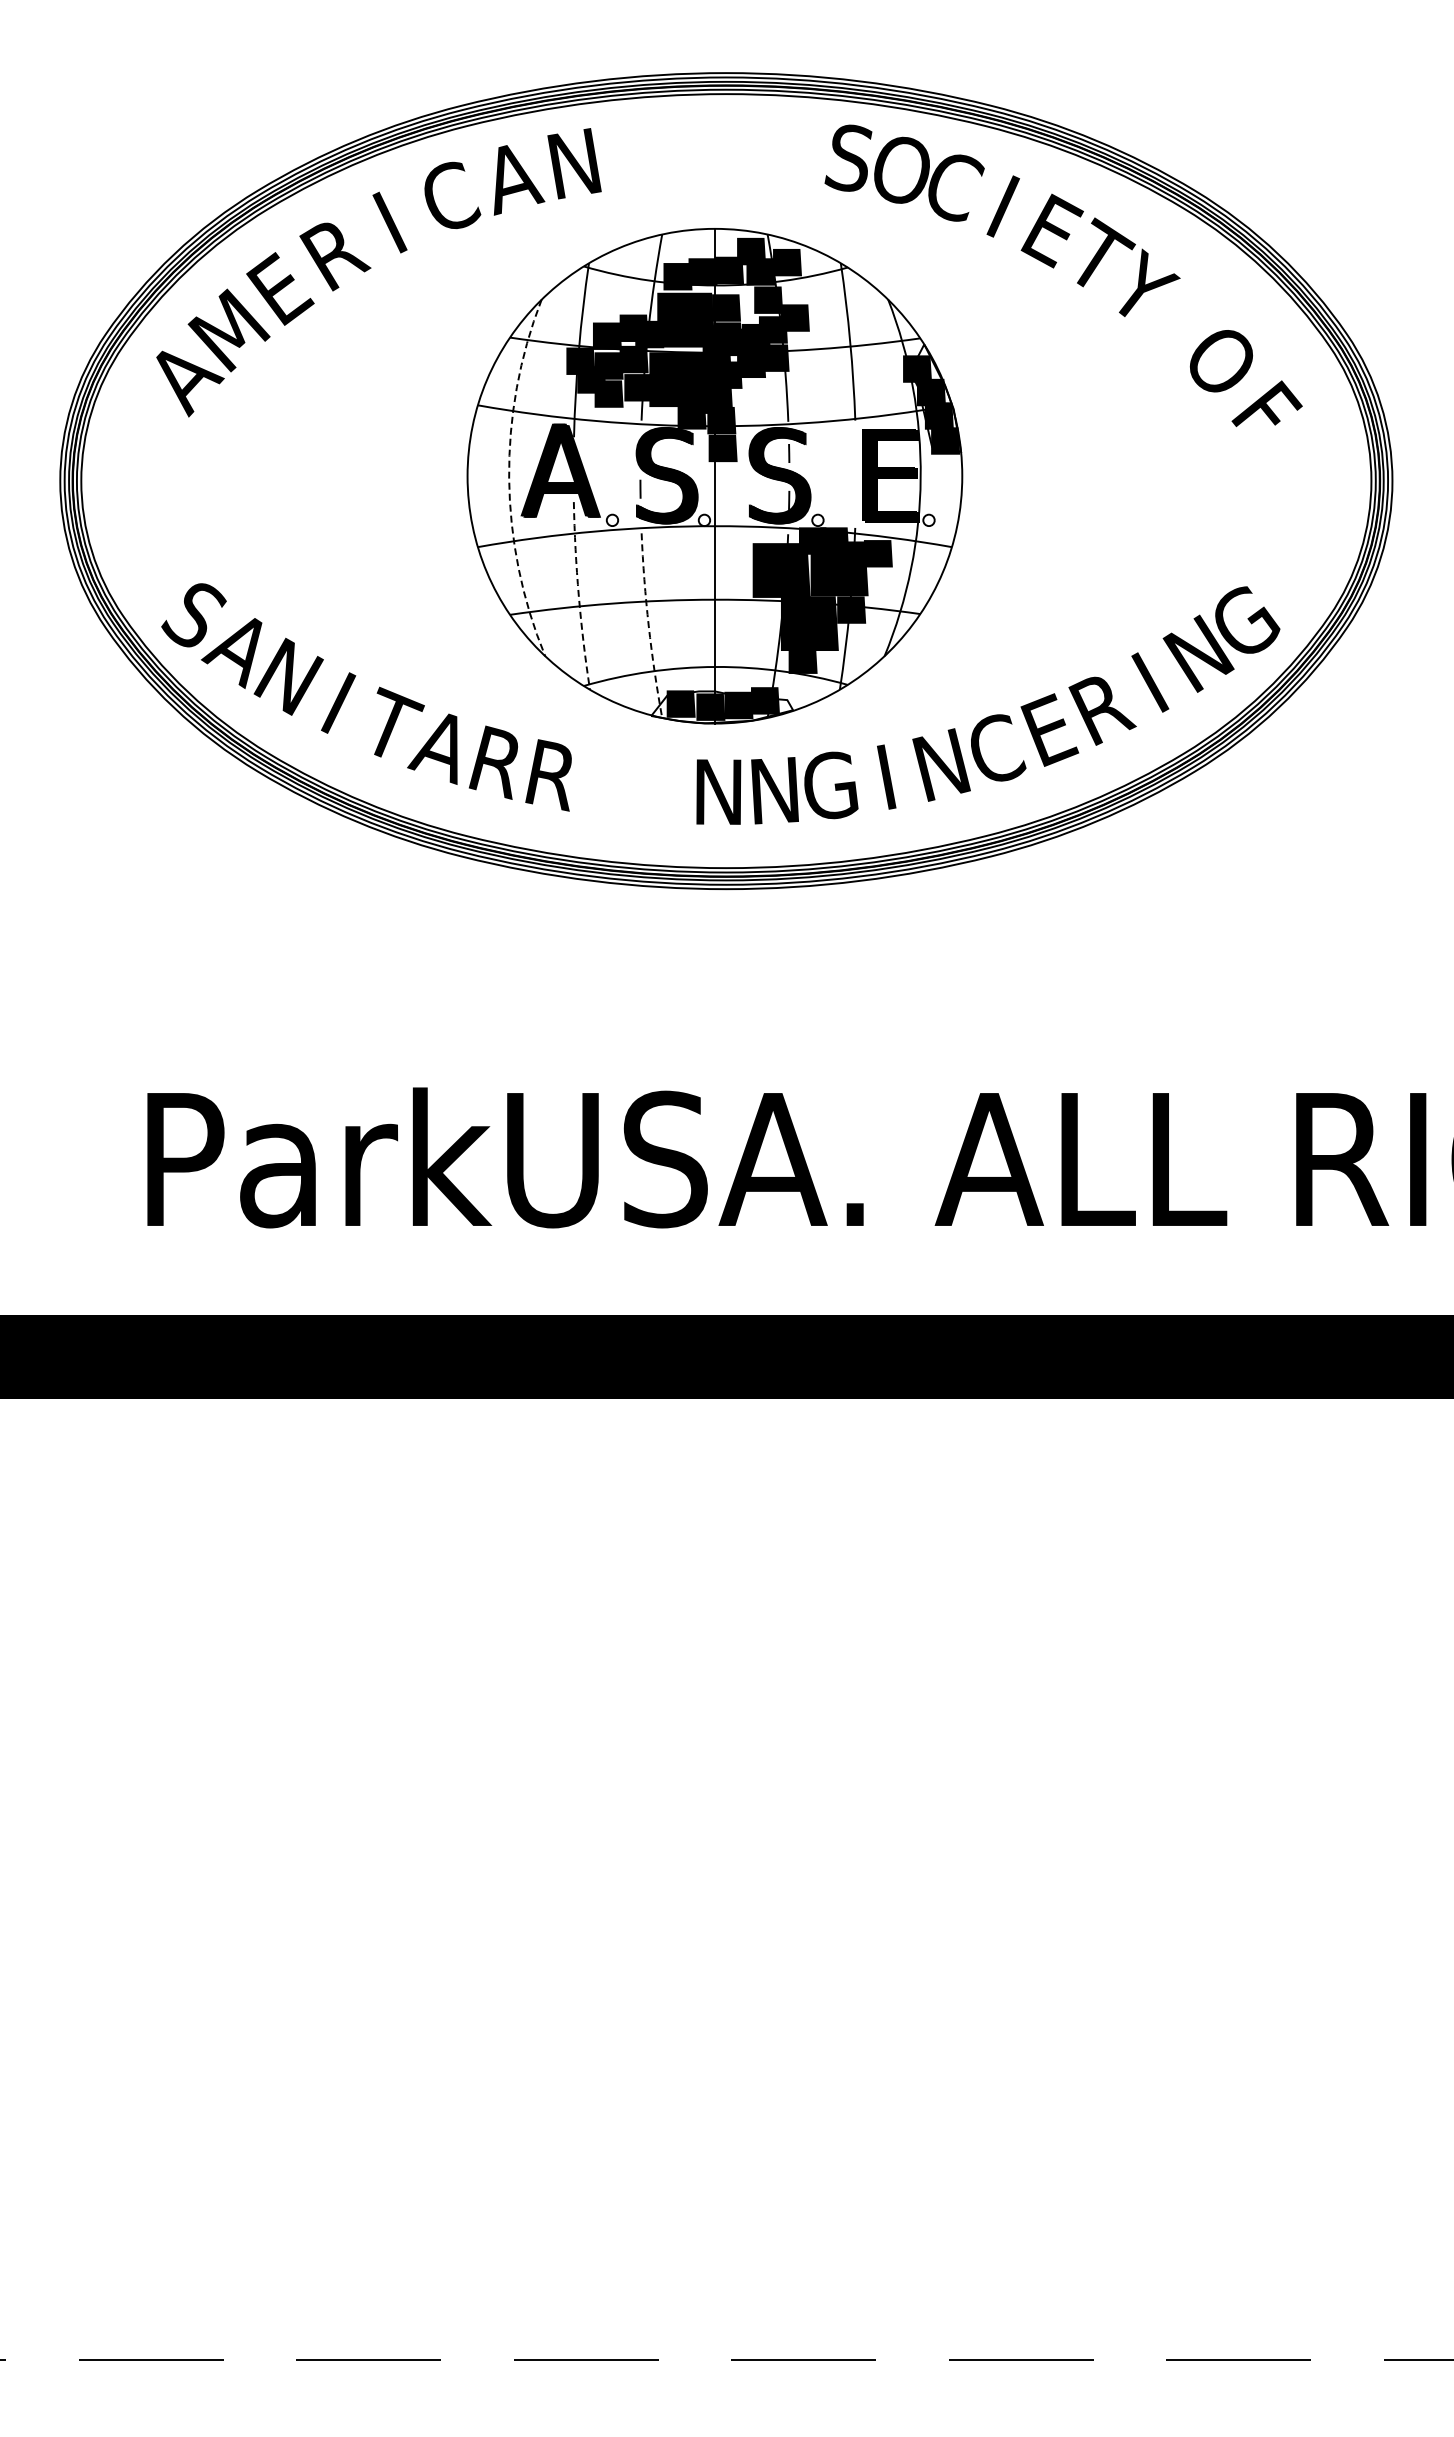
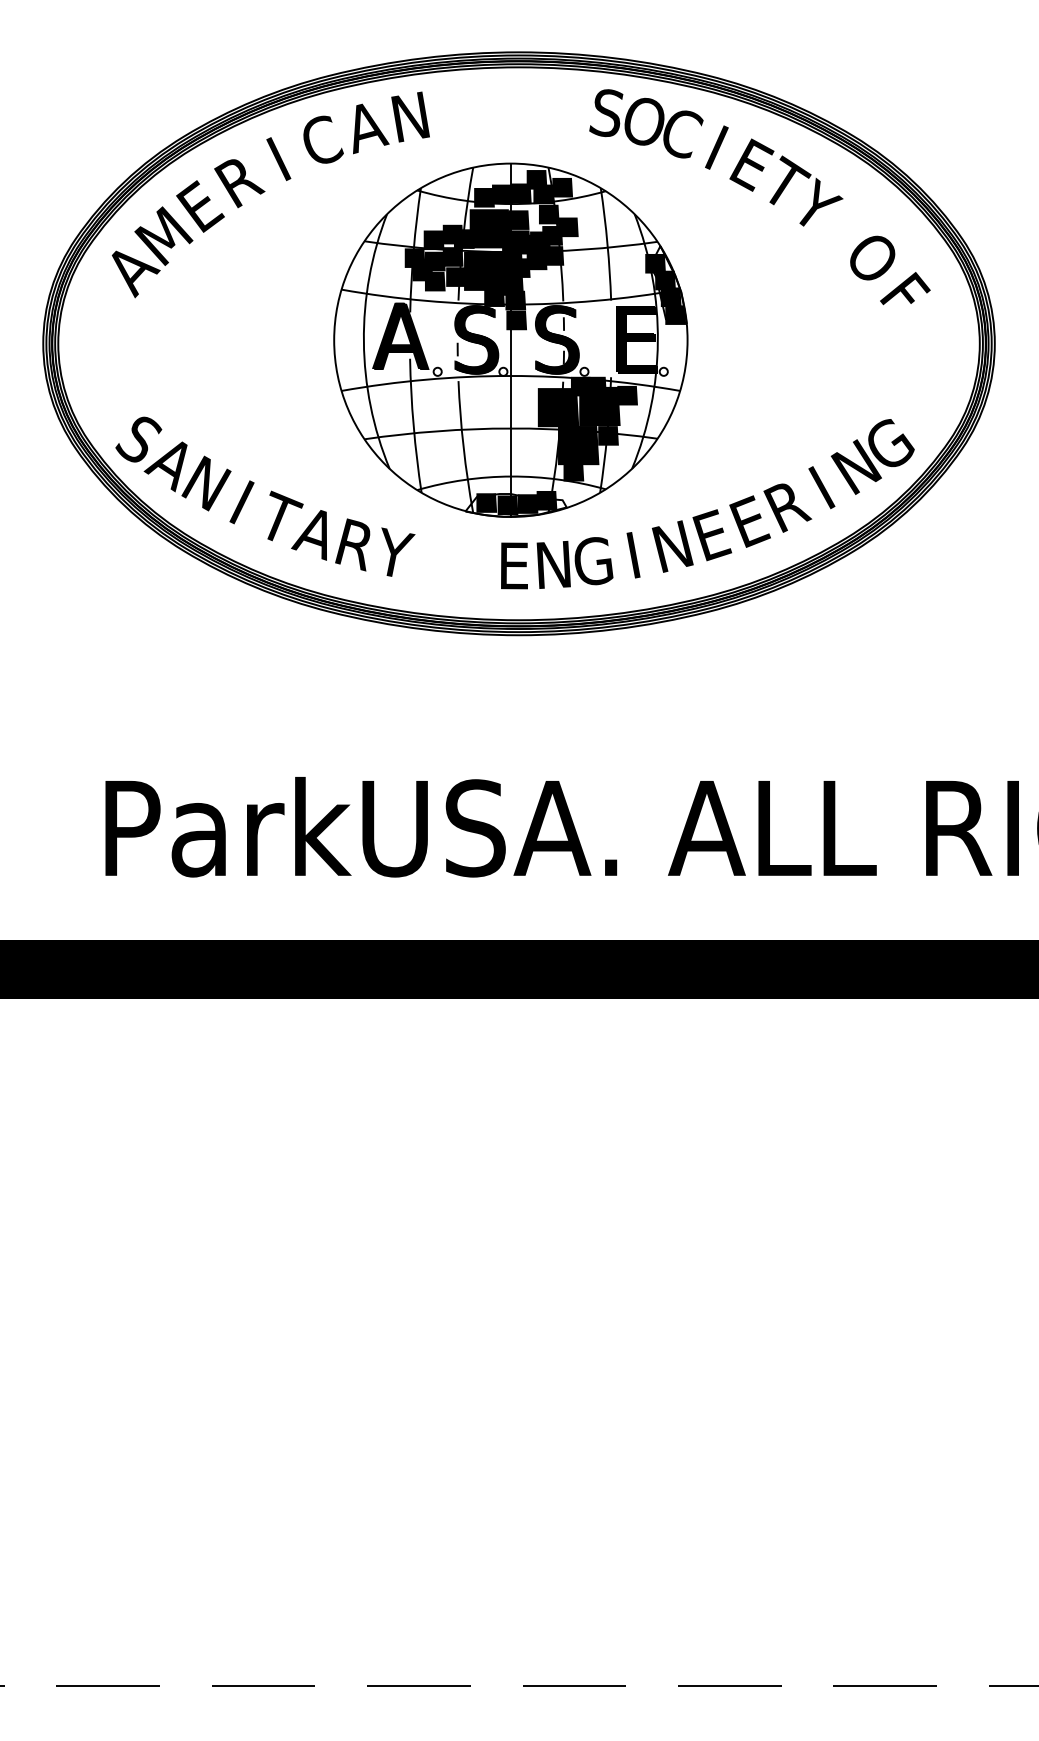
arc: (509, 478) -> (364, 341), dashed -> solid
arc: (578, 596) -> (413, 426), dashed -> solid
arc: (648, 625) -> (463, 446), dashed -> solid
text: (997, 748) -> (712, 534), C -> E
text: (553, 774) -> (395, 553), R -> Y
text: (718, 791) -> (513, 565), N -> E

